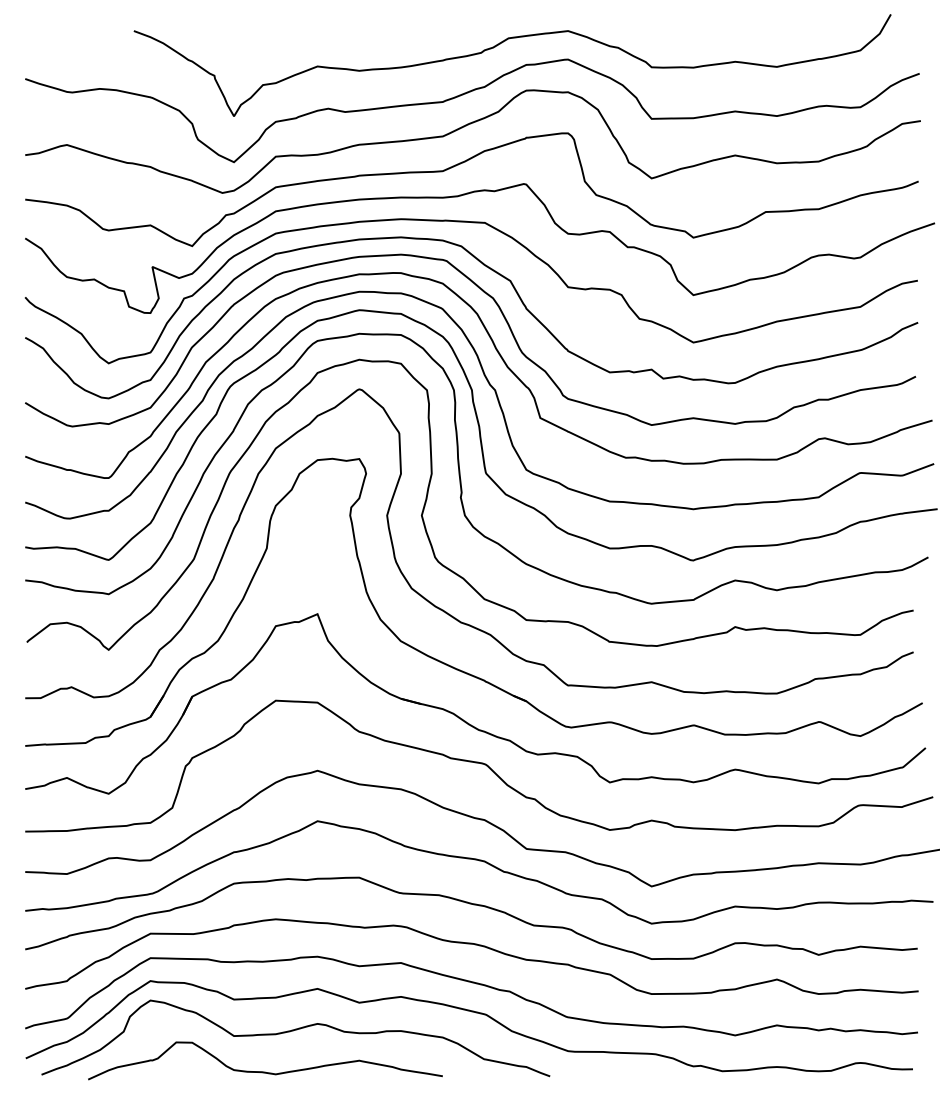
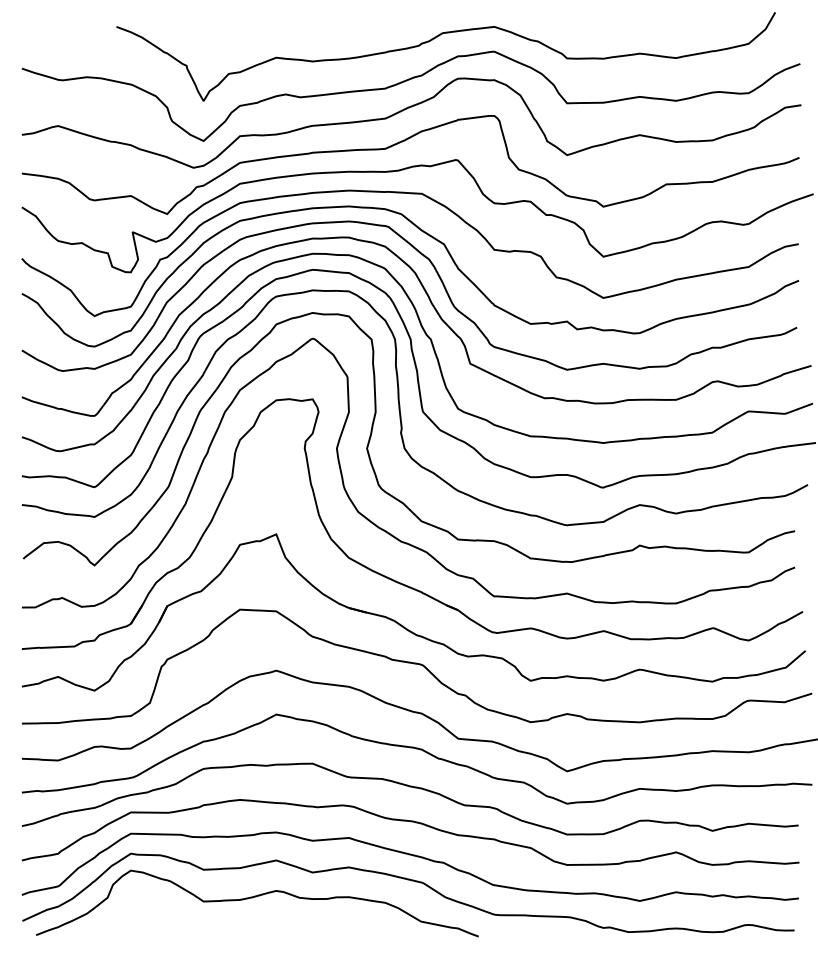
curve: (265, 1071) -> (231, 932), removed

